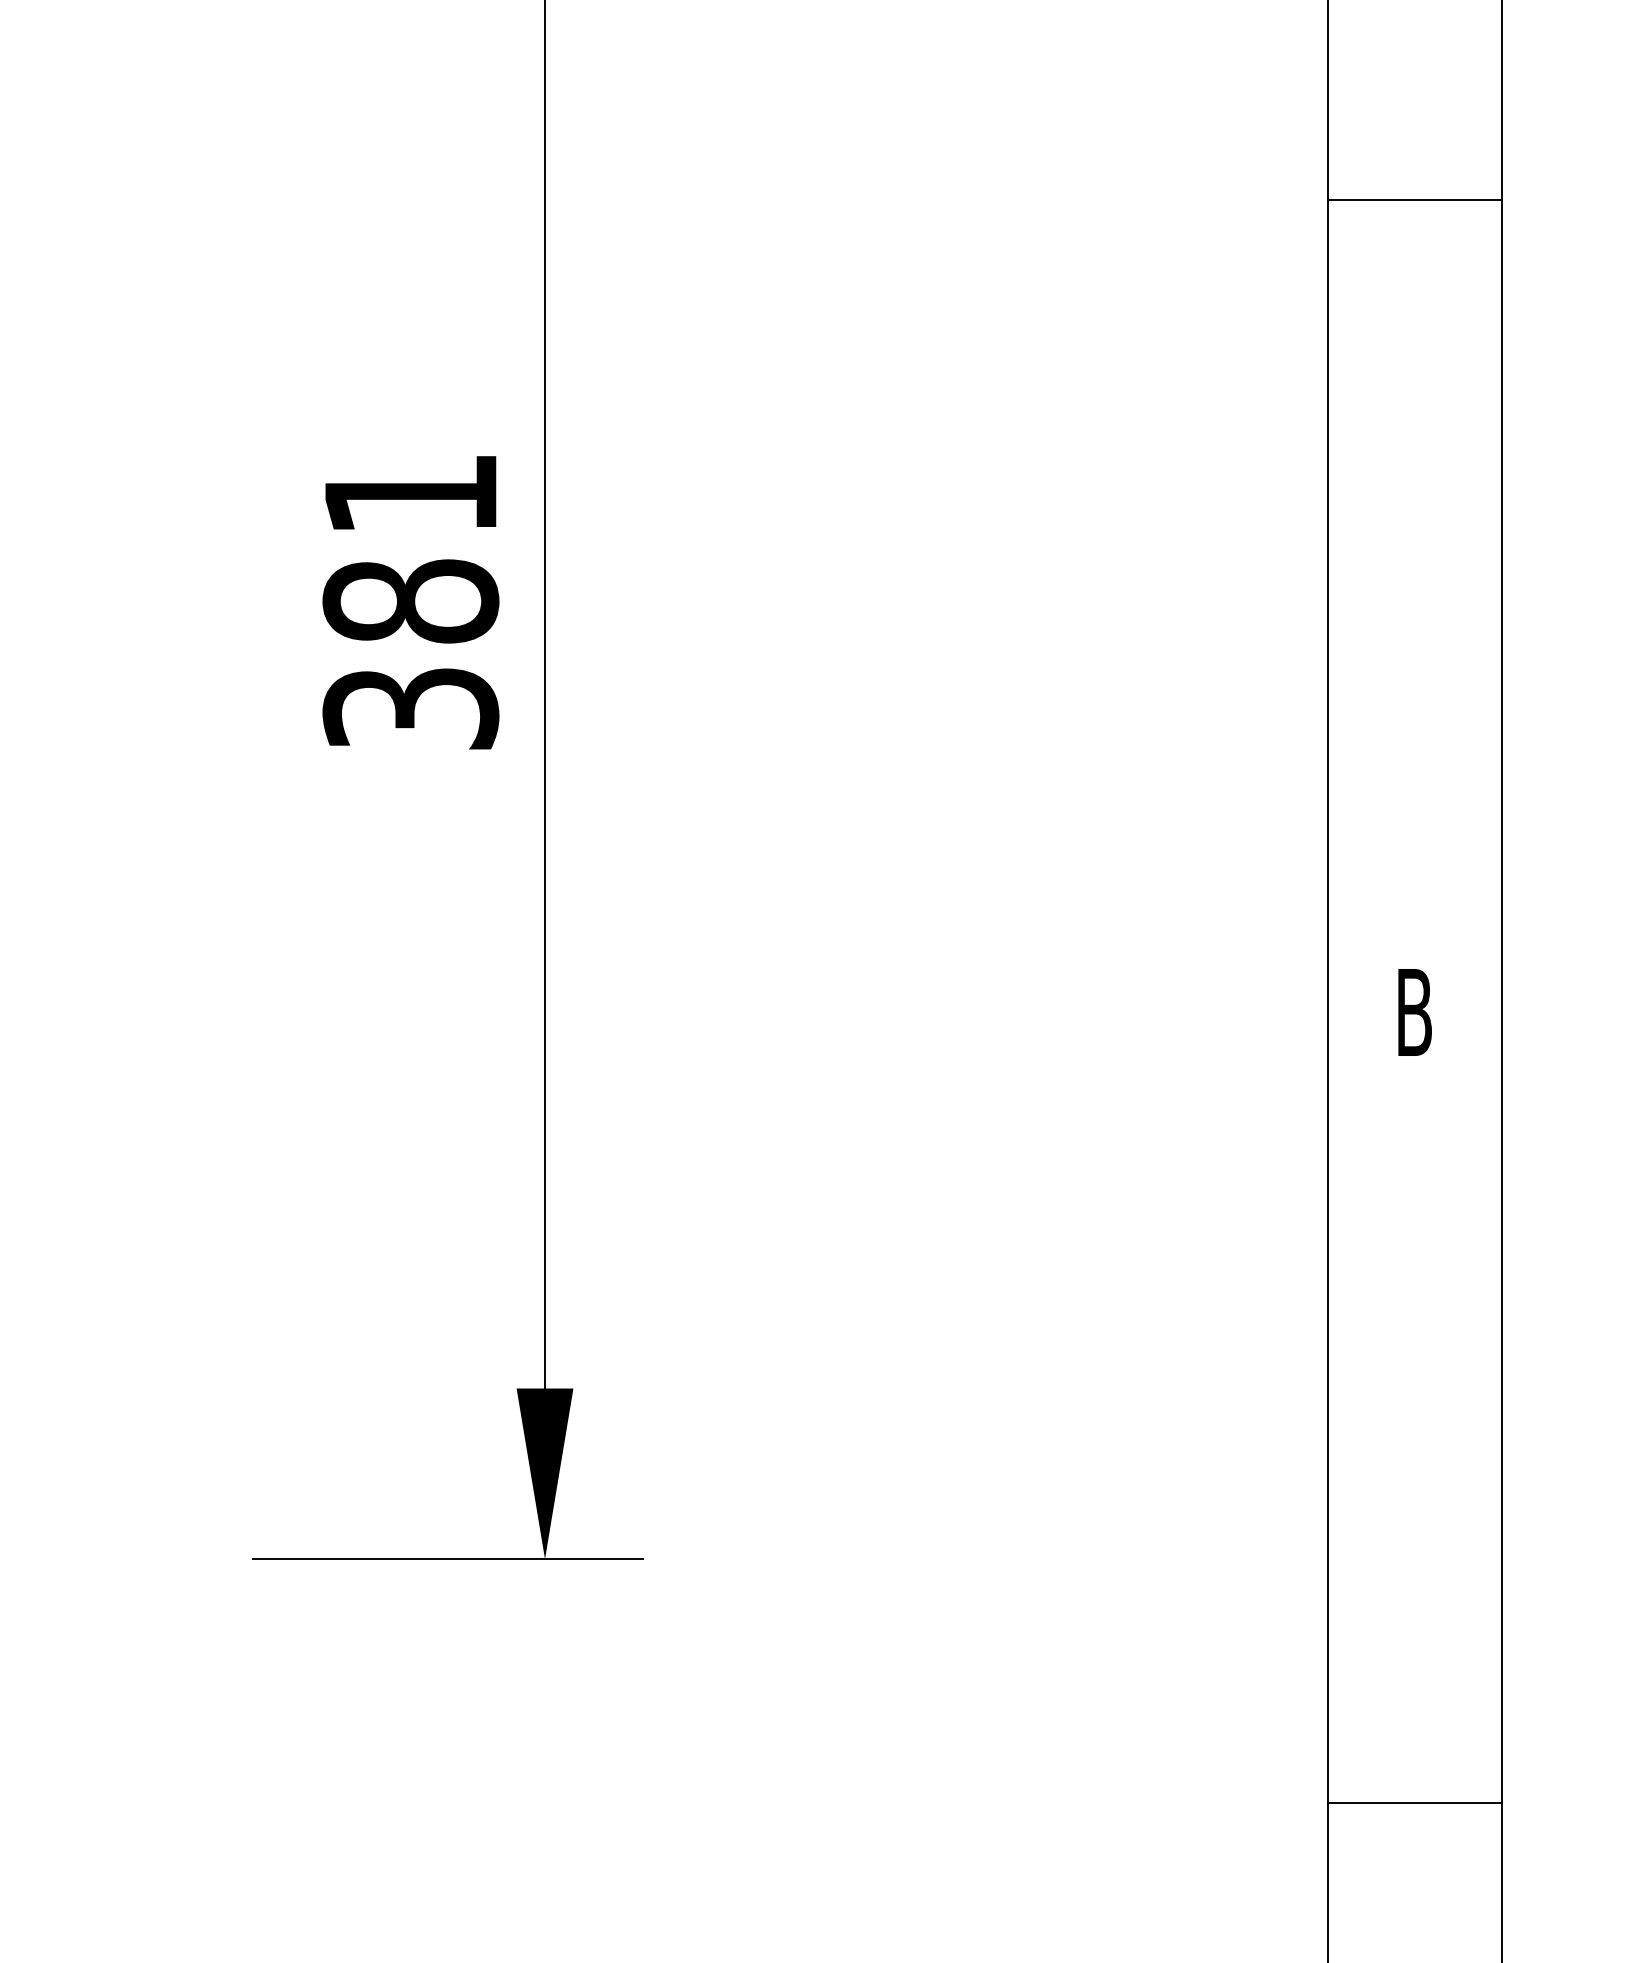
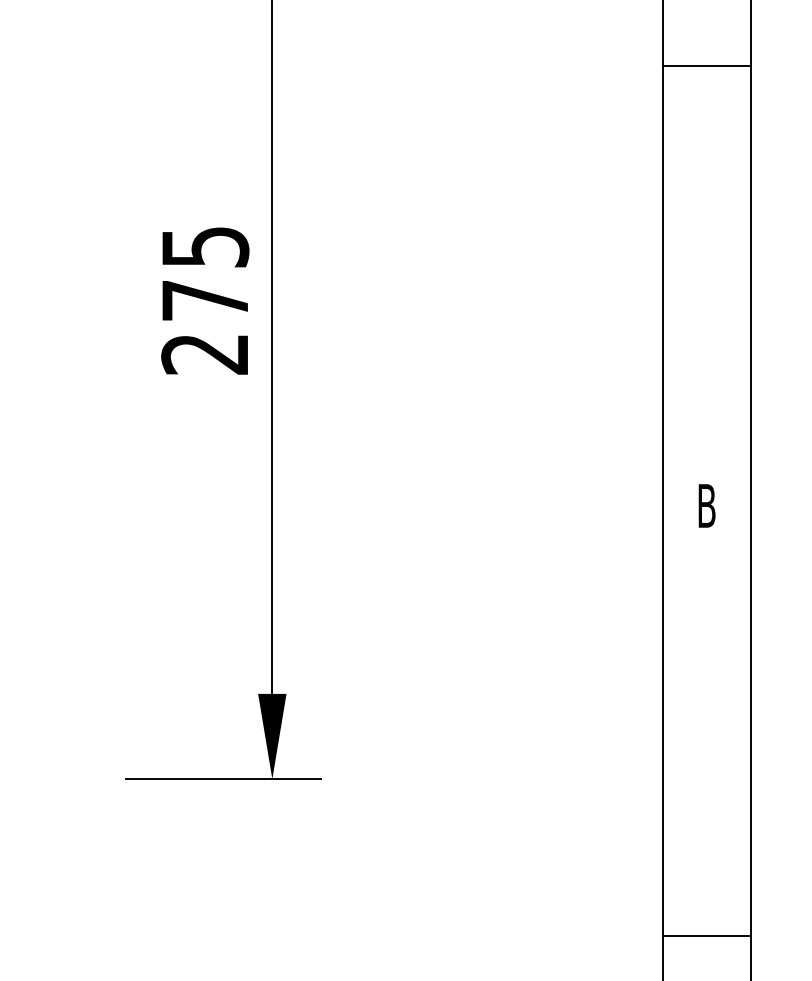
line: (1413, 201) -> (706, 66), moved
text: (411, 601) -> (205, 300), 381 -> 275
line: (1413, 1803) -> (706, 936), moved

